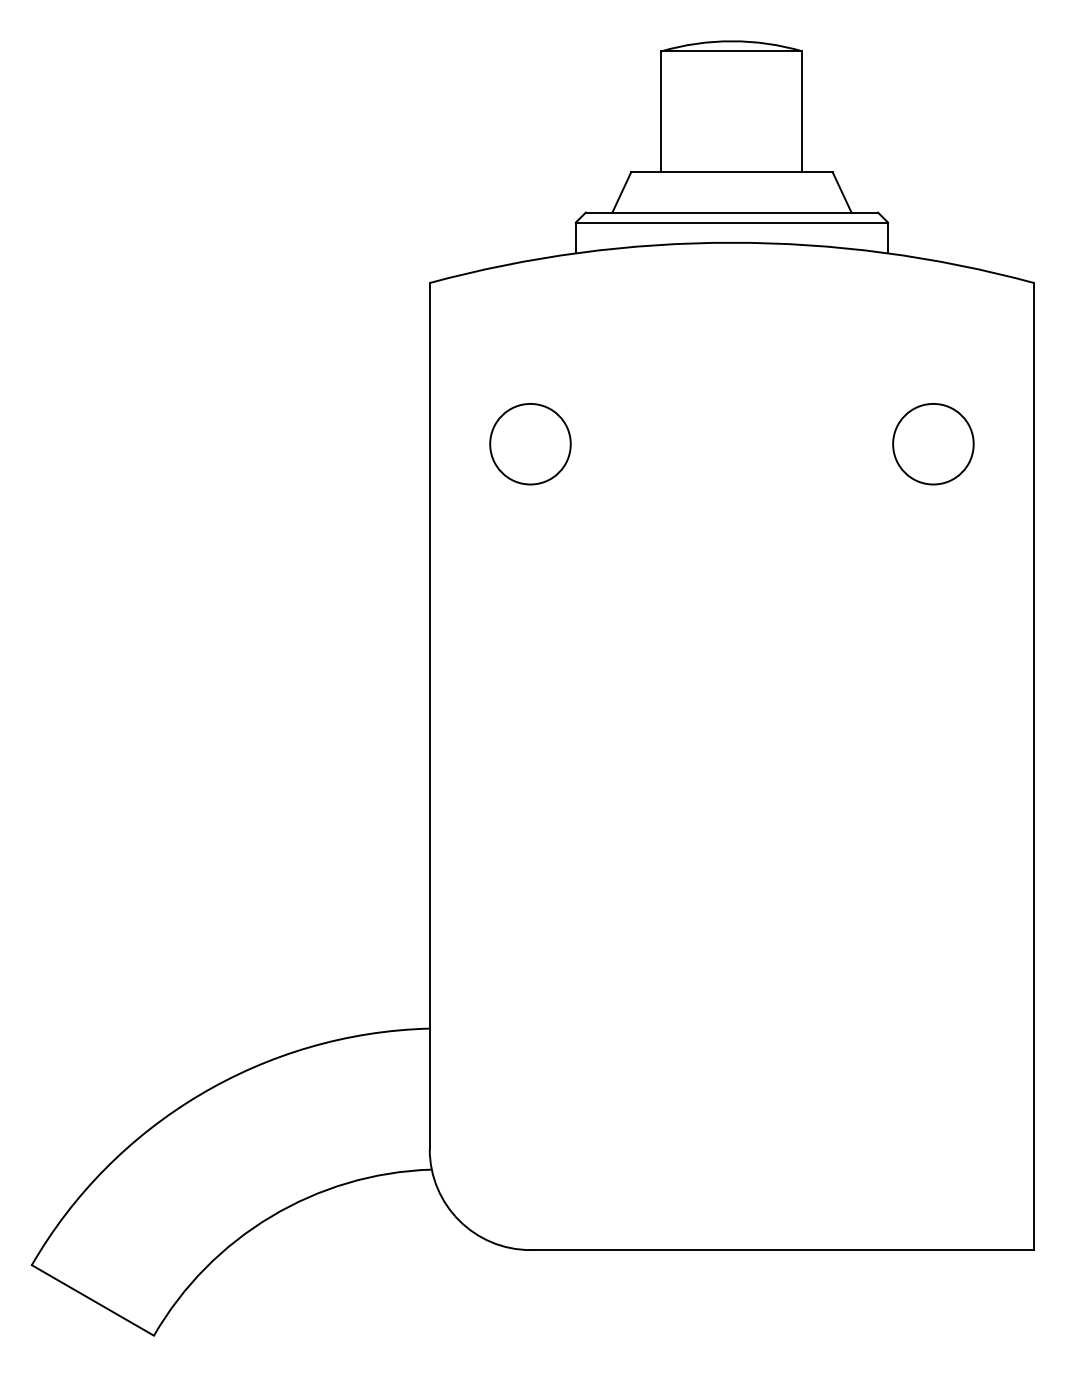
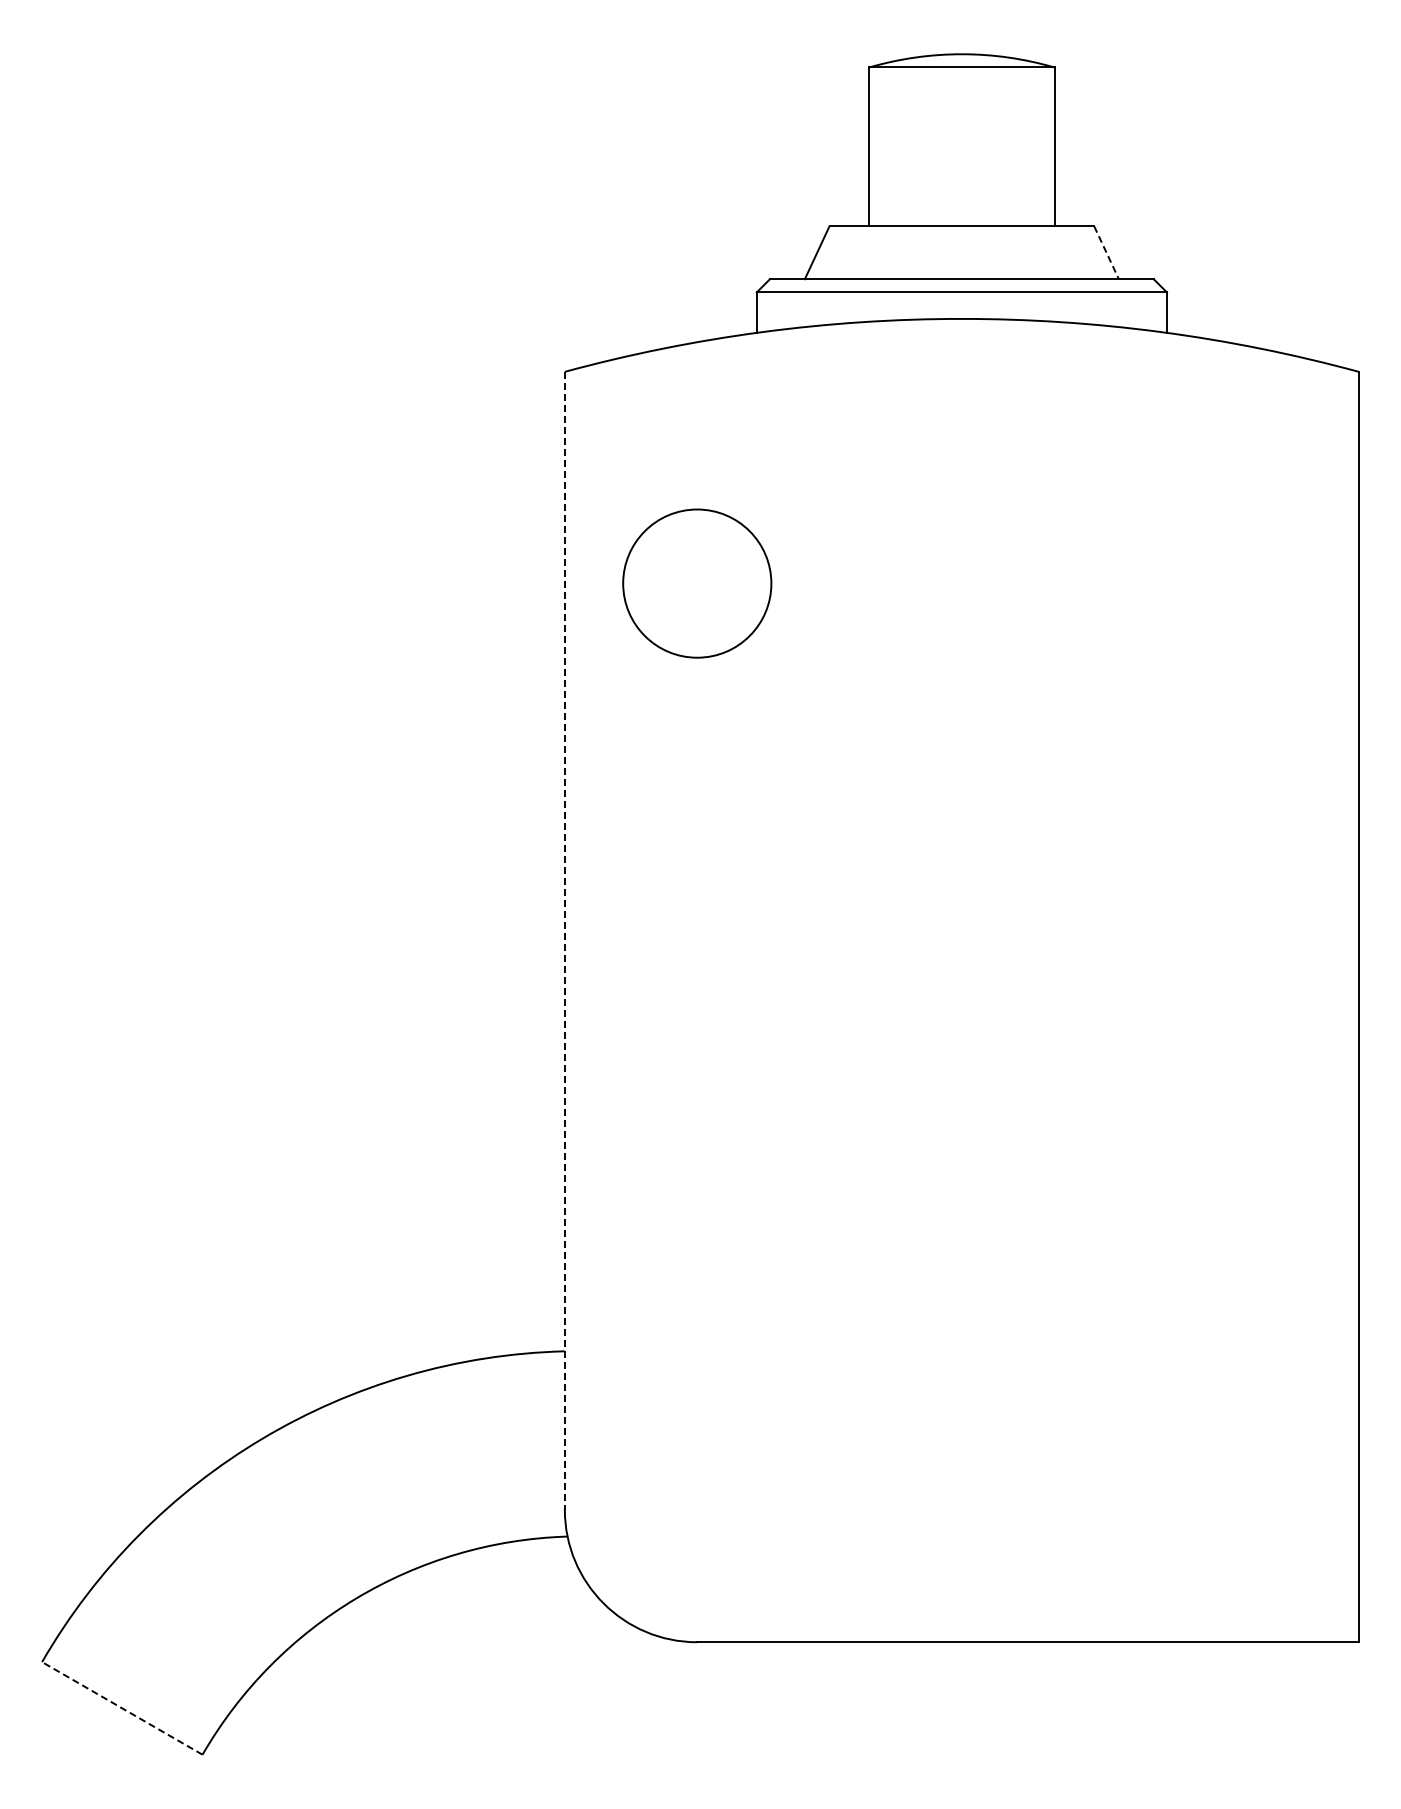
line: (842, 192) -> (1106, 253), solid -> dashed
circle: (529, 444) -> (696, 583), size x1.4
circle: (933, 444) -> (1226, 583), removed
line: (429, 716) -> (564, 941), solid -> dashed
line: (93, 1300) -> (122, 1708), solid -> dashed

